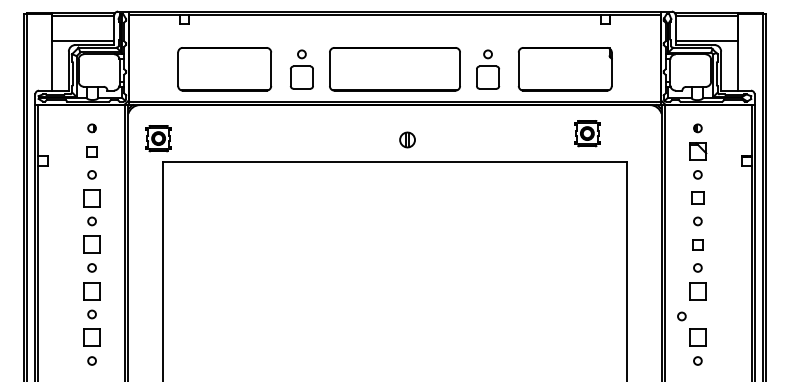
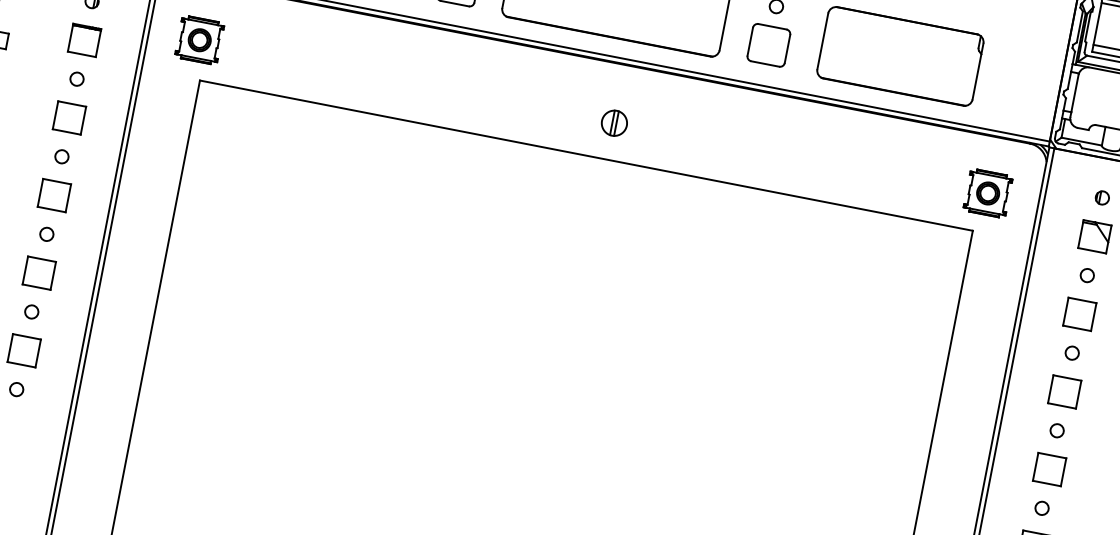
part: (587, 133) -> (988, 193), moved
part: (91, 151) -> (83, 39), size x1.67
part: (697, 198) -> (1079, 314), size x1.43
part: (697, 244) -> (1064, 391), size x1.67
circle: (681, 316) -> (1041, 508), moved

